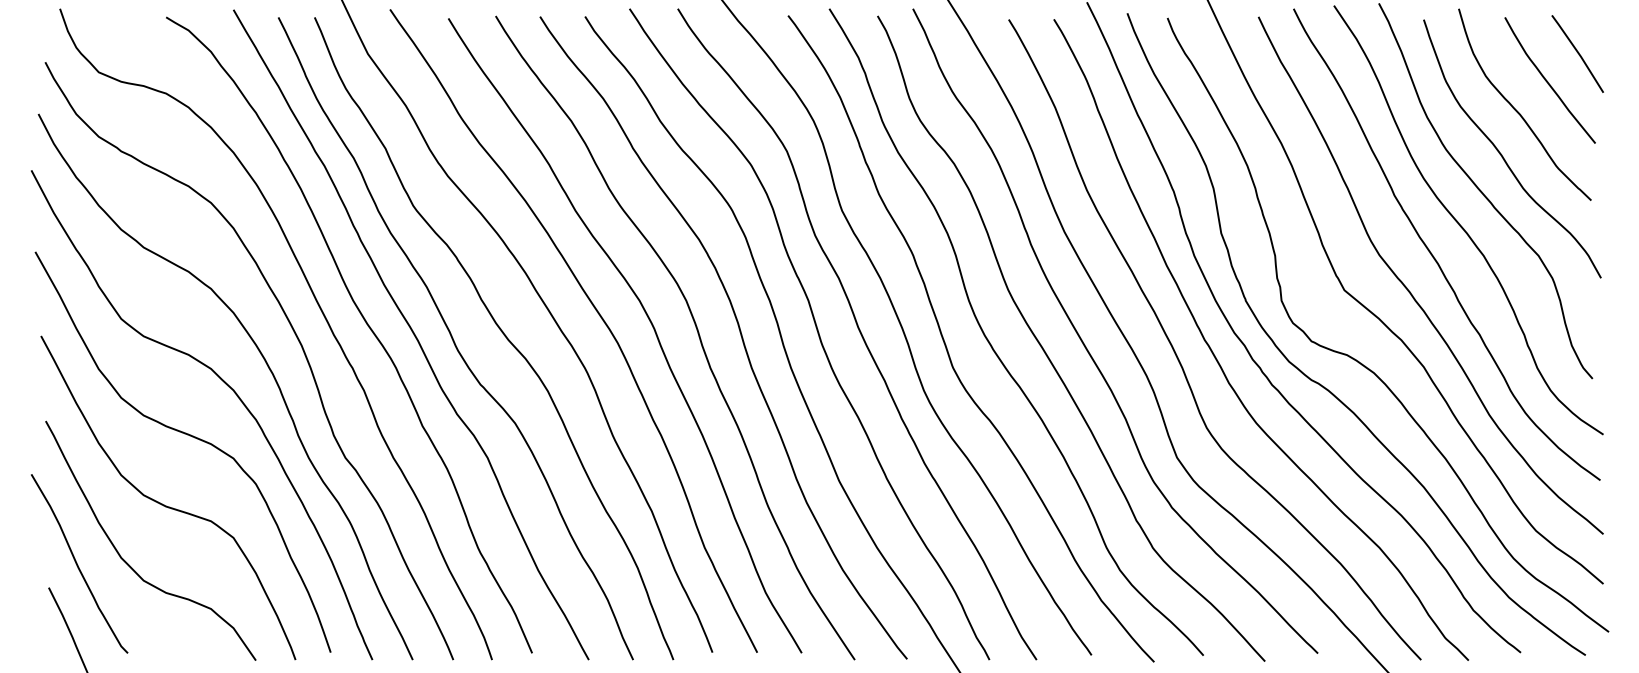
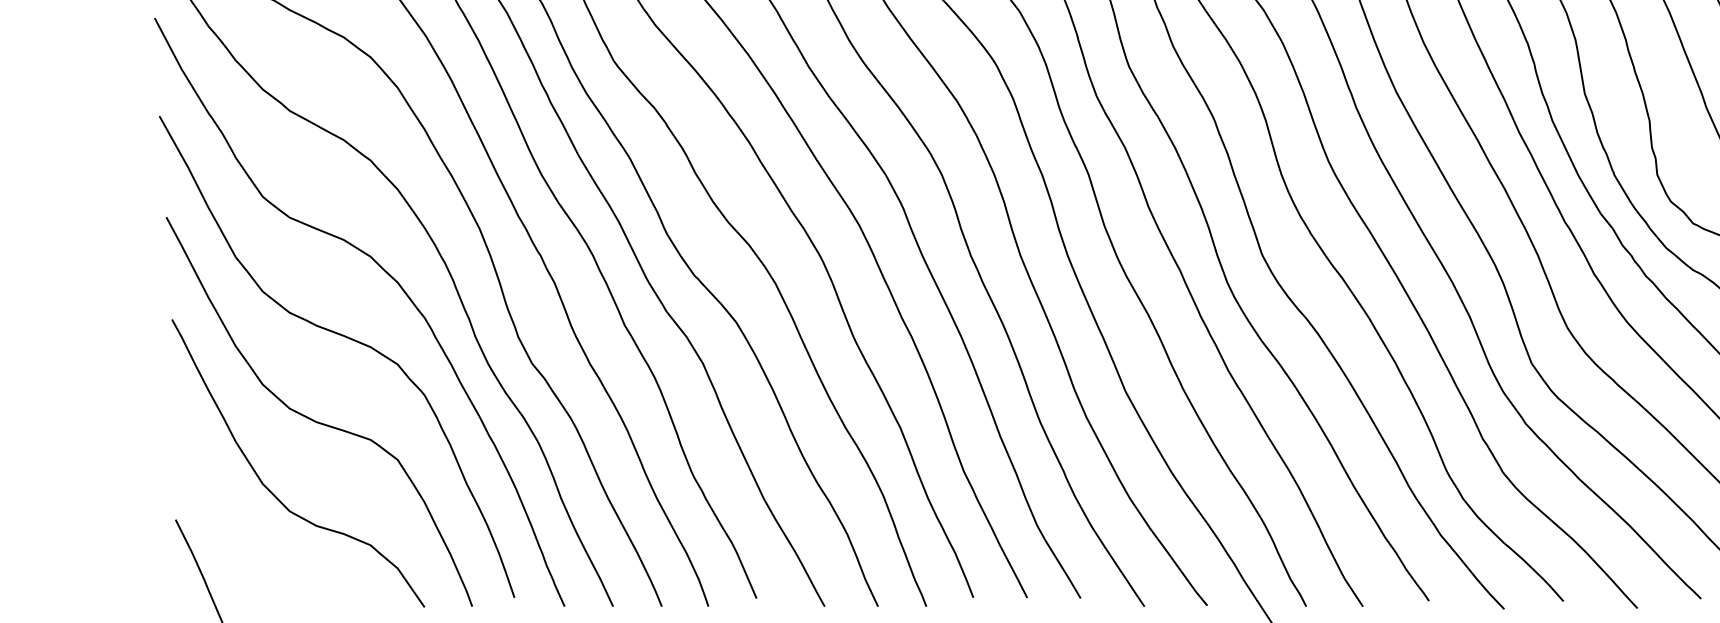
curve: (77, 563) -> (210, 490), removed

